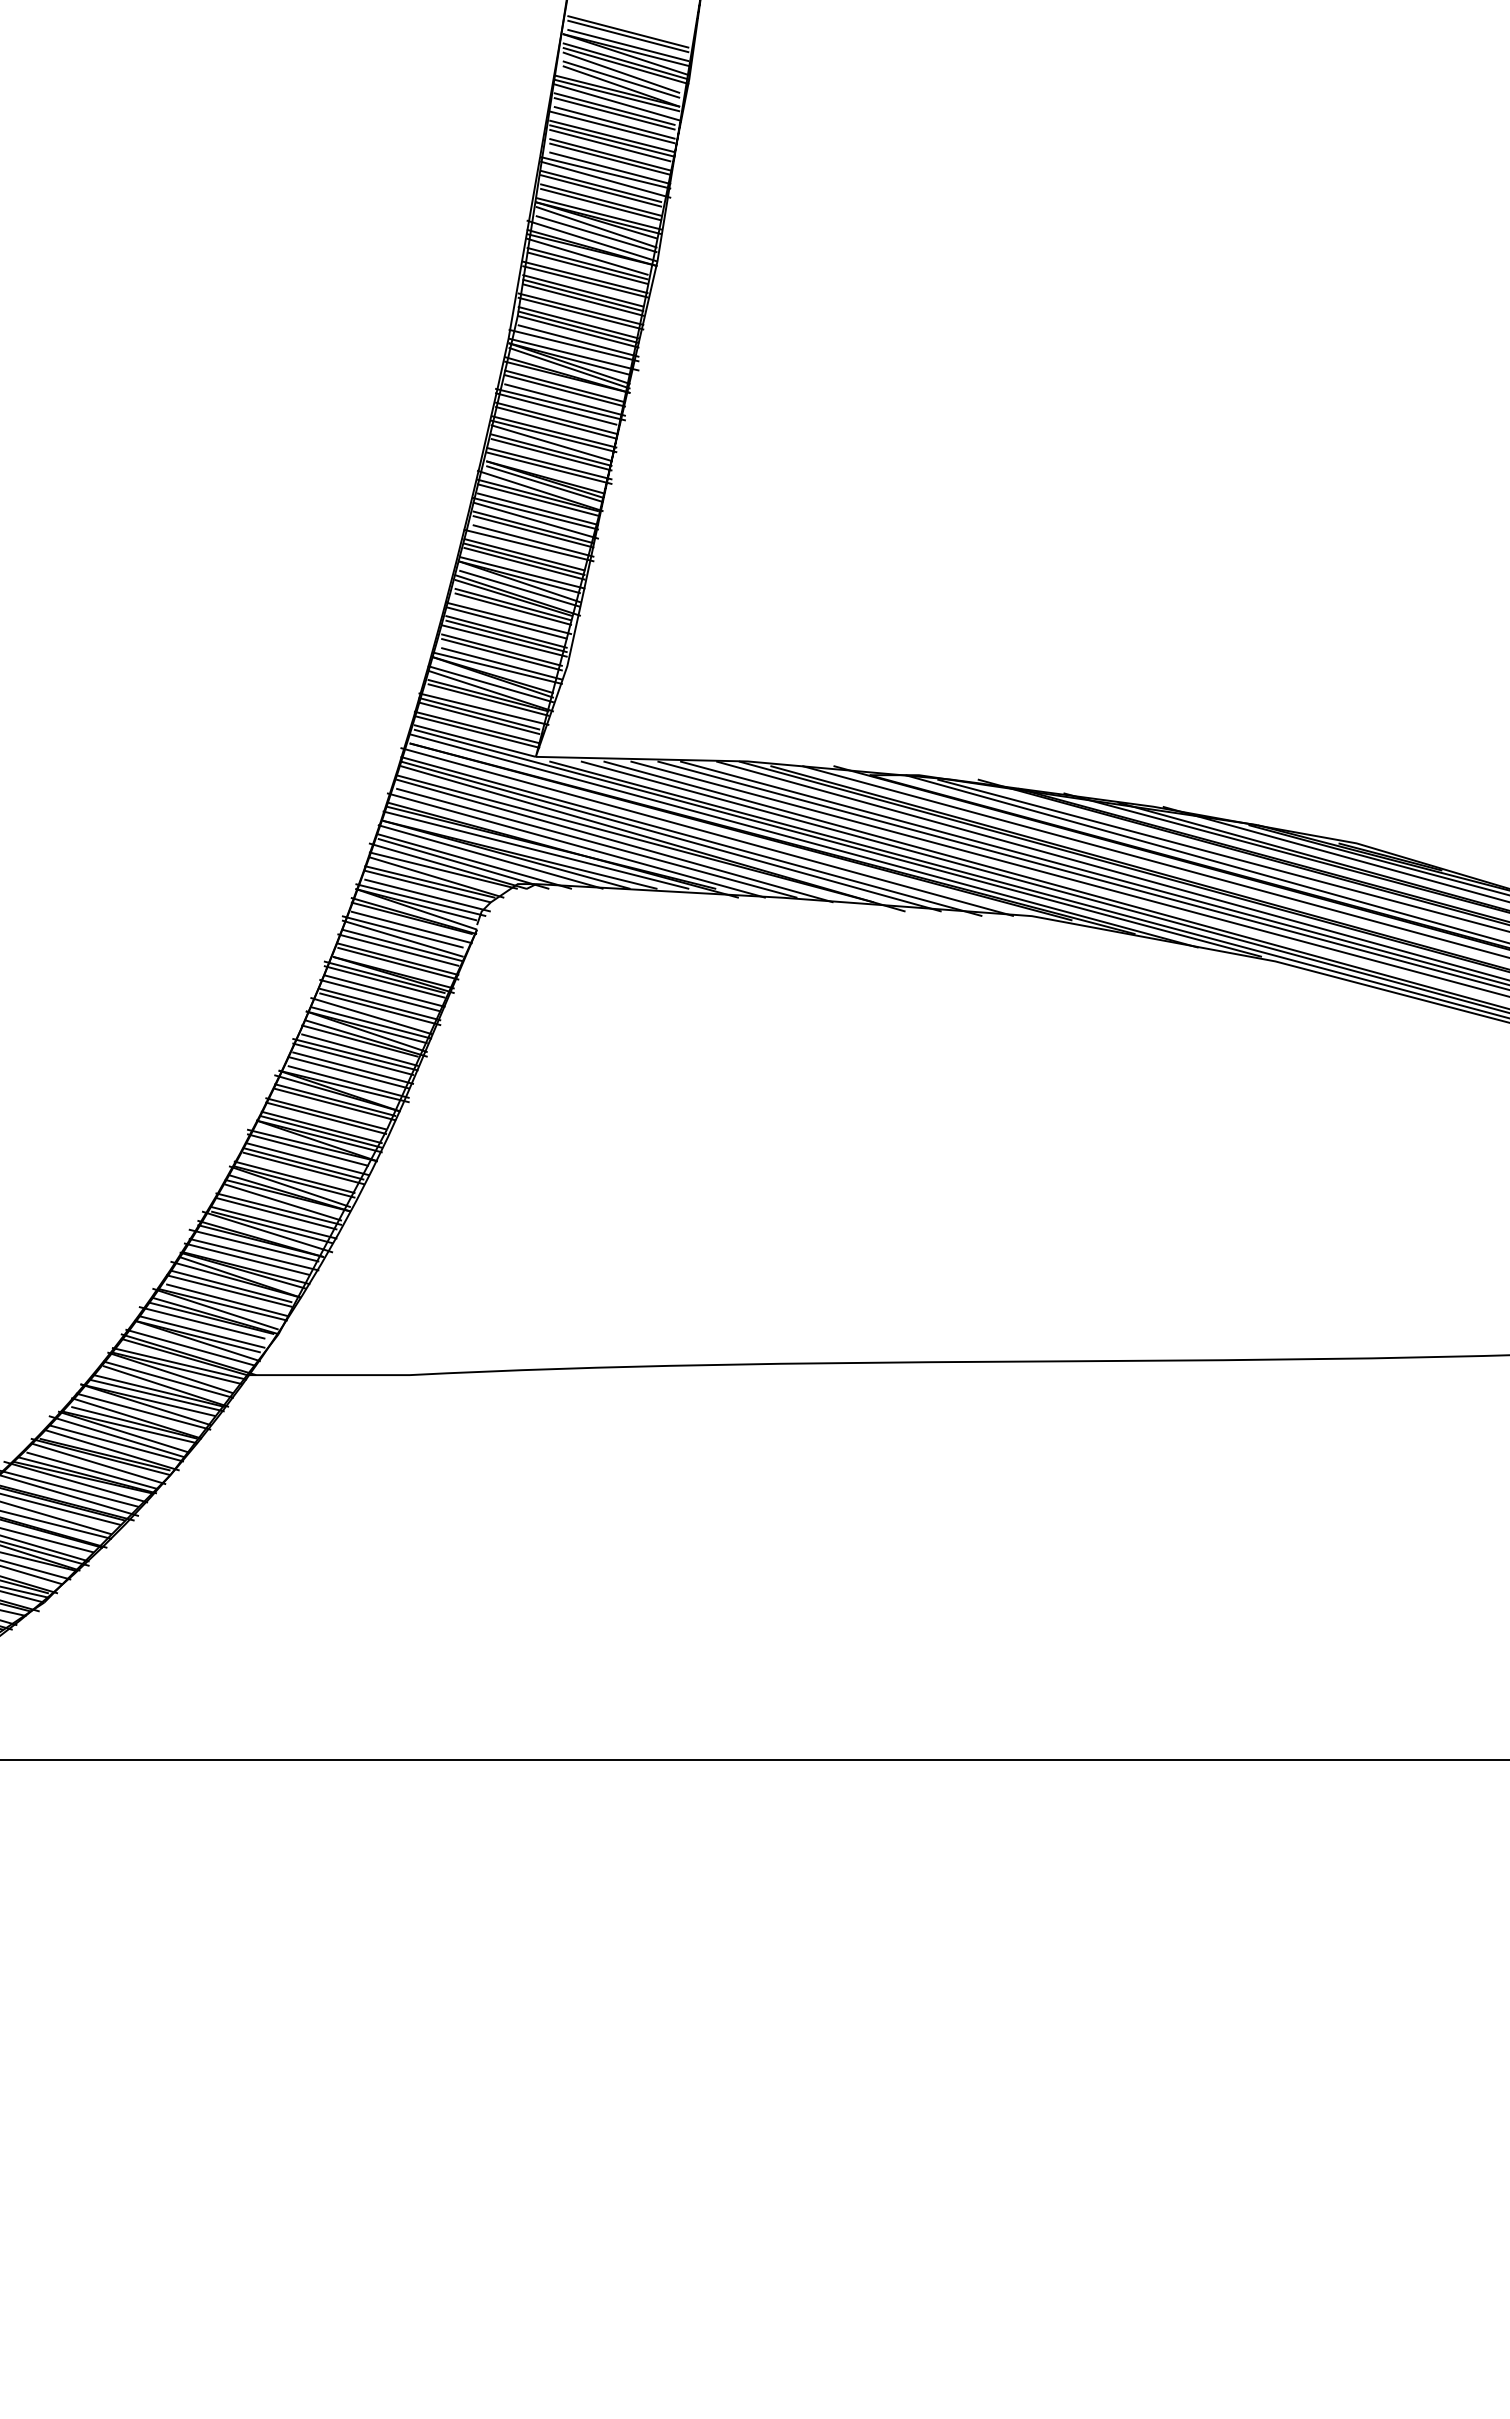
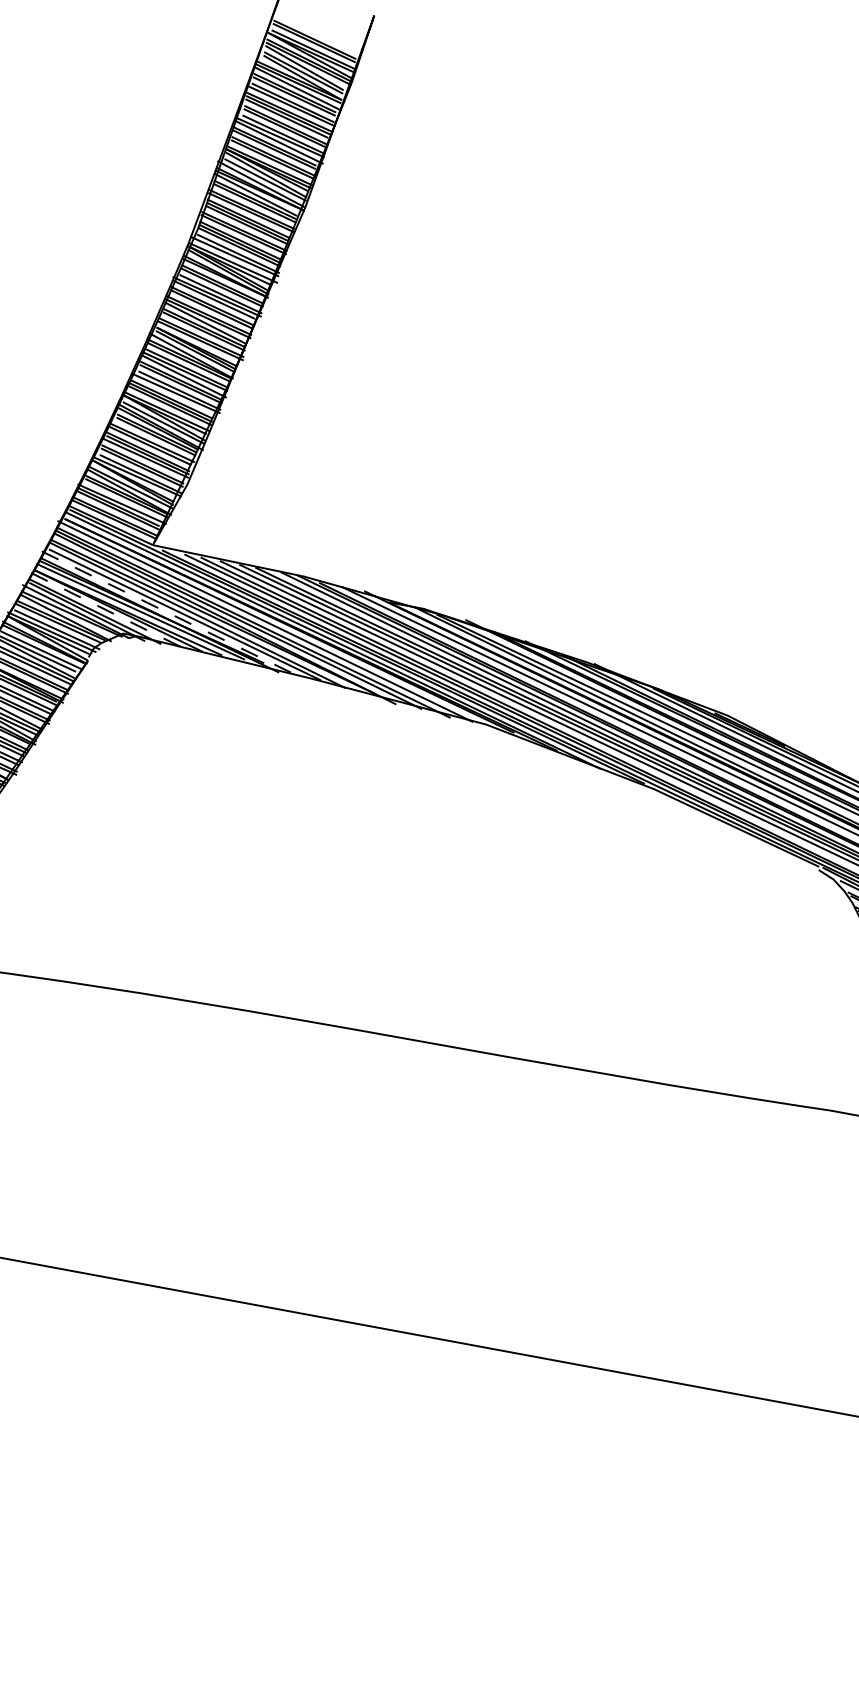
line: (576, 845) -> (170, 613), solid -> dashed
line: (491, 857) -> (107, 611), solid -> dashed

